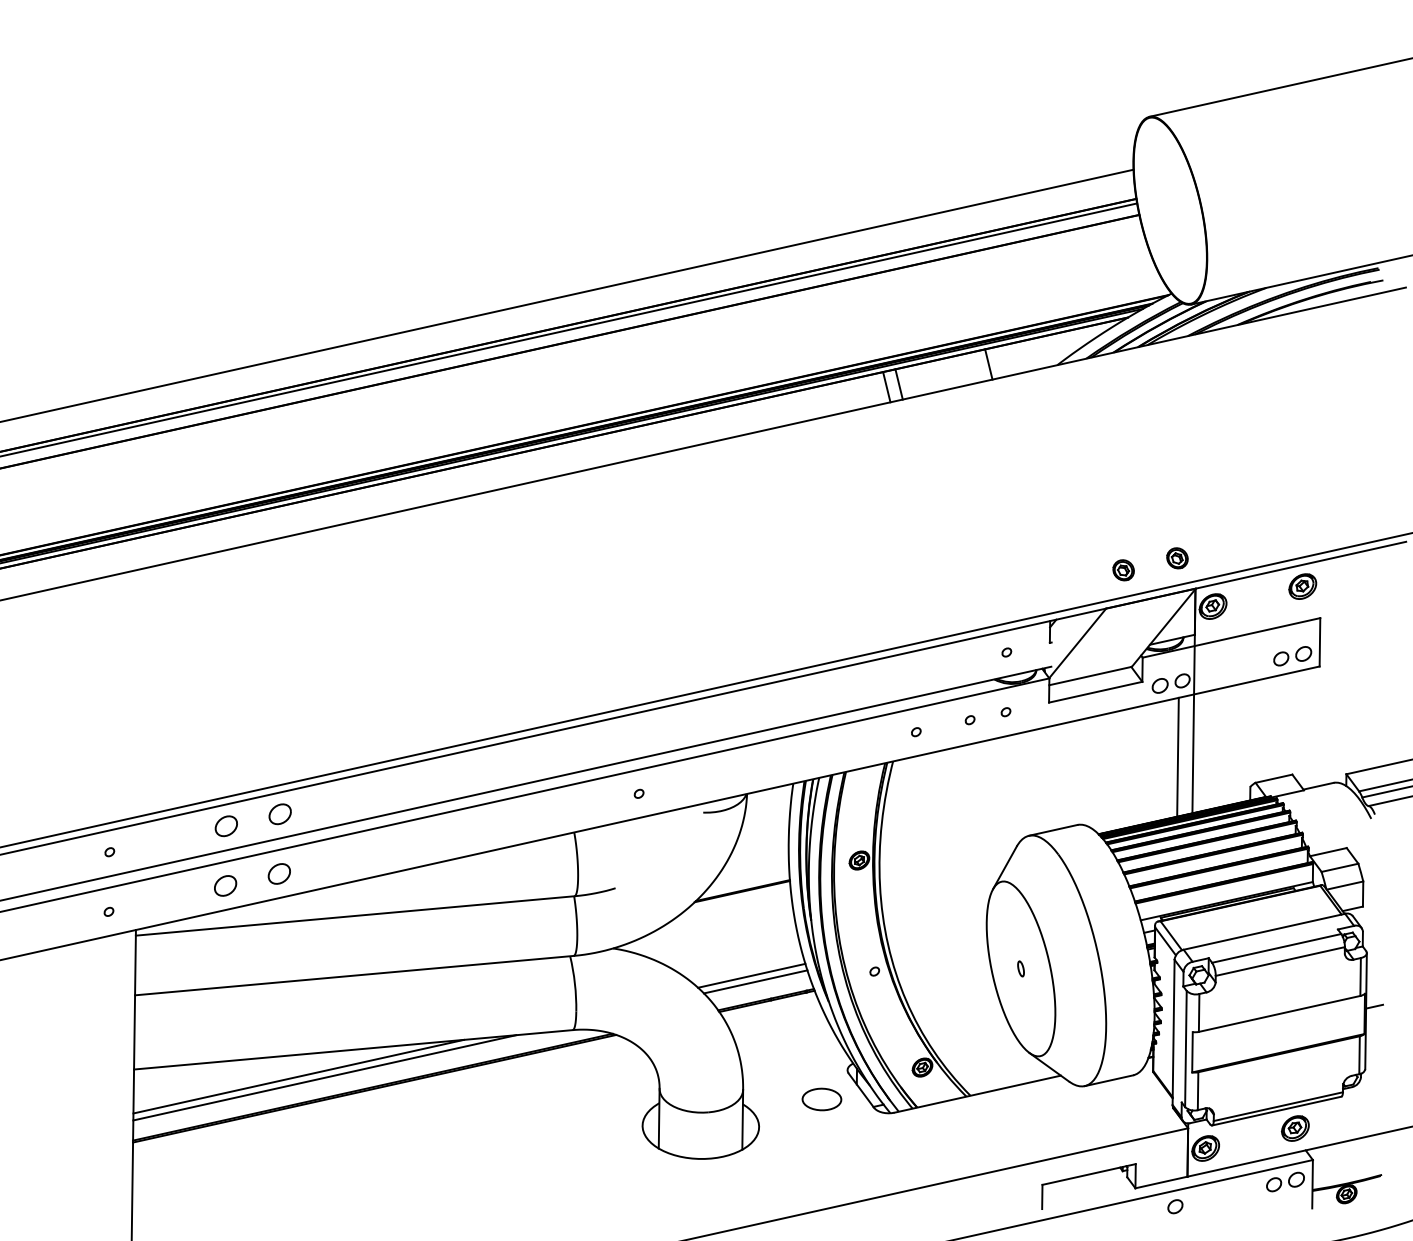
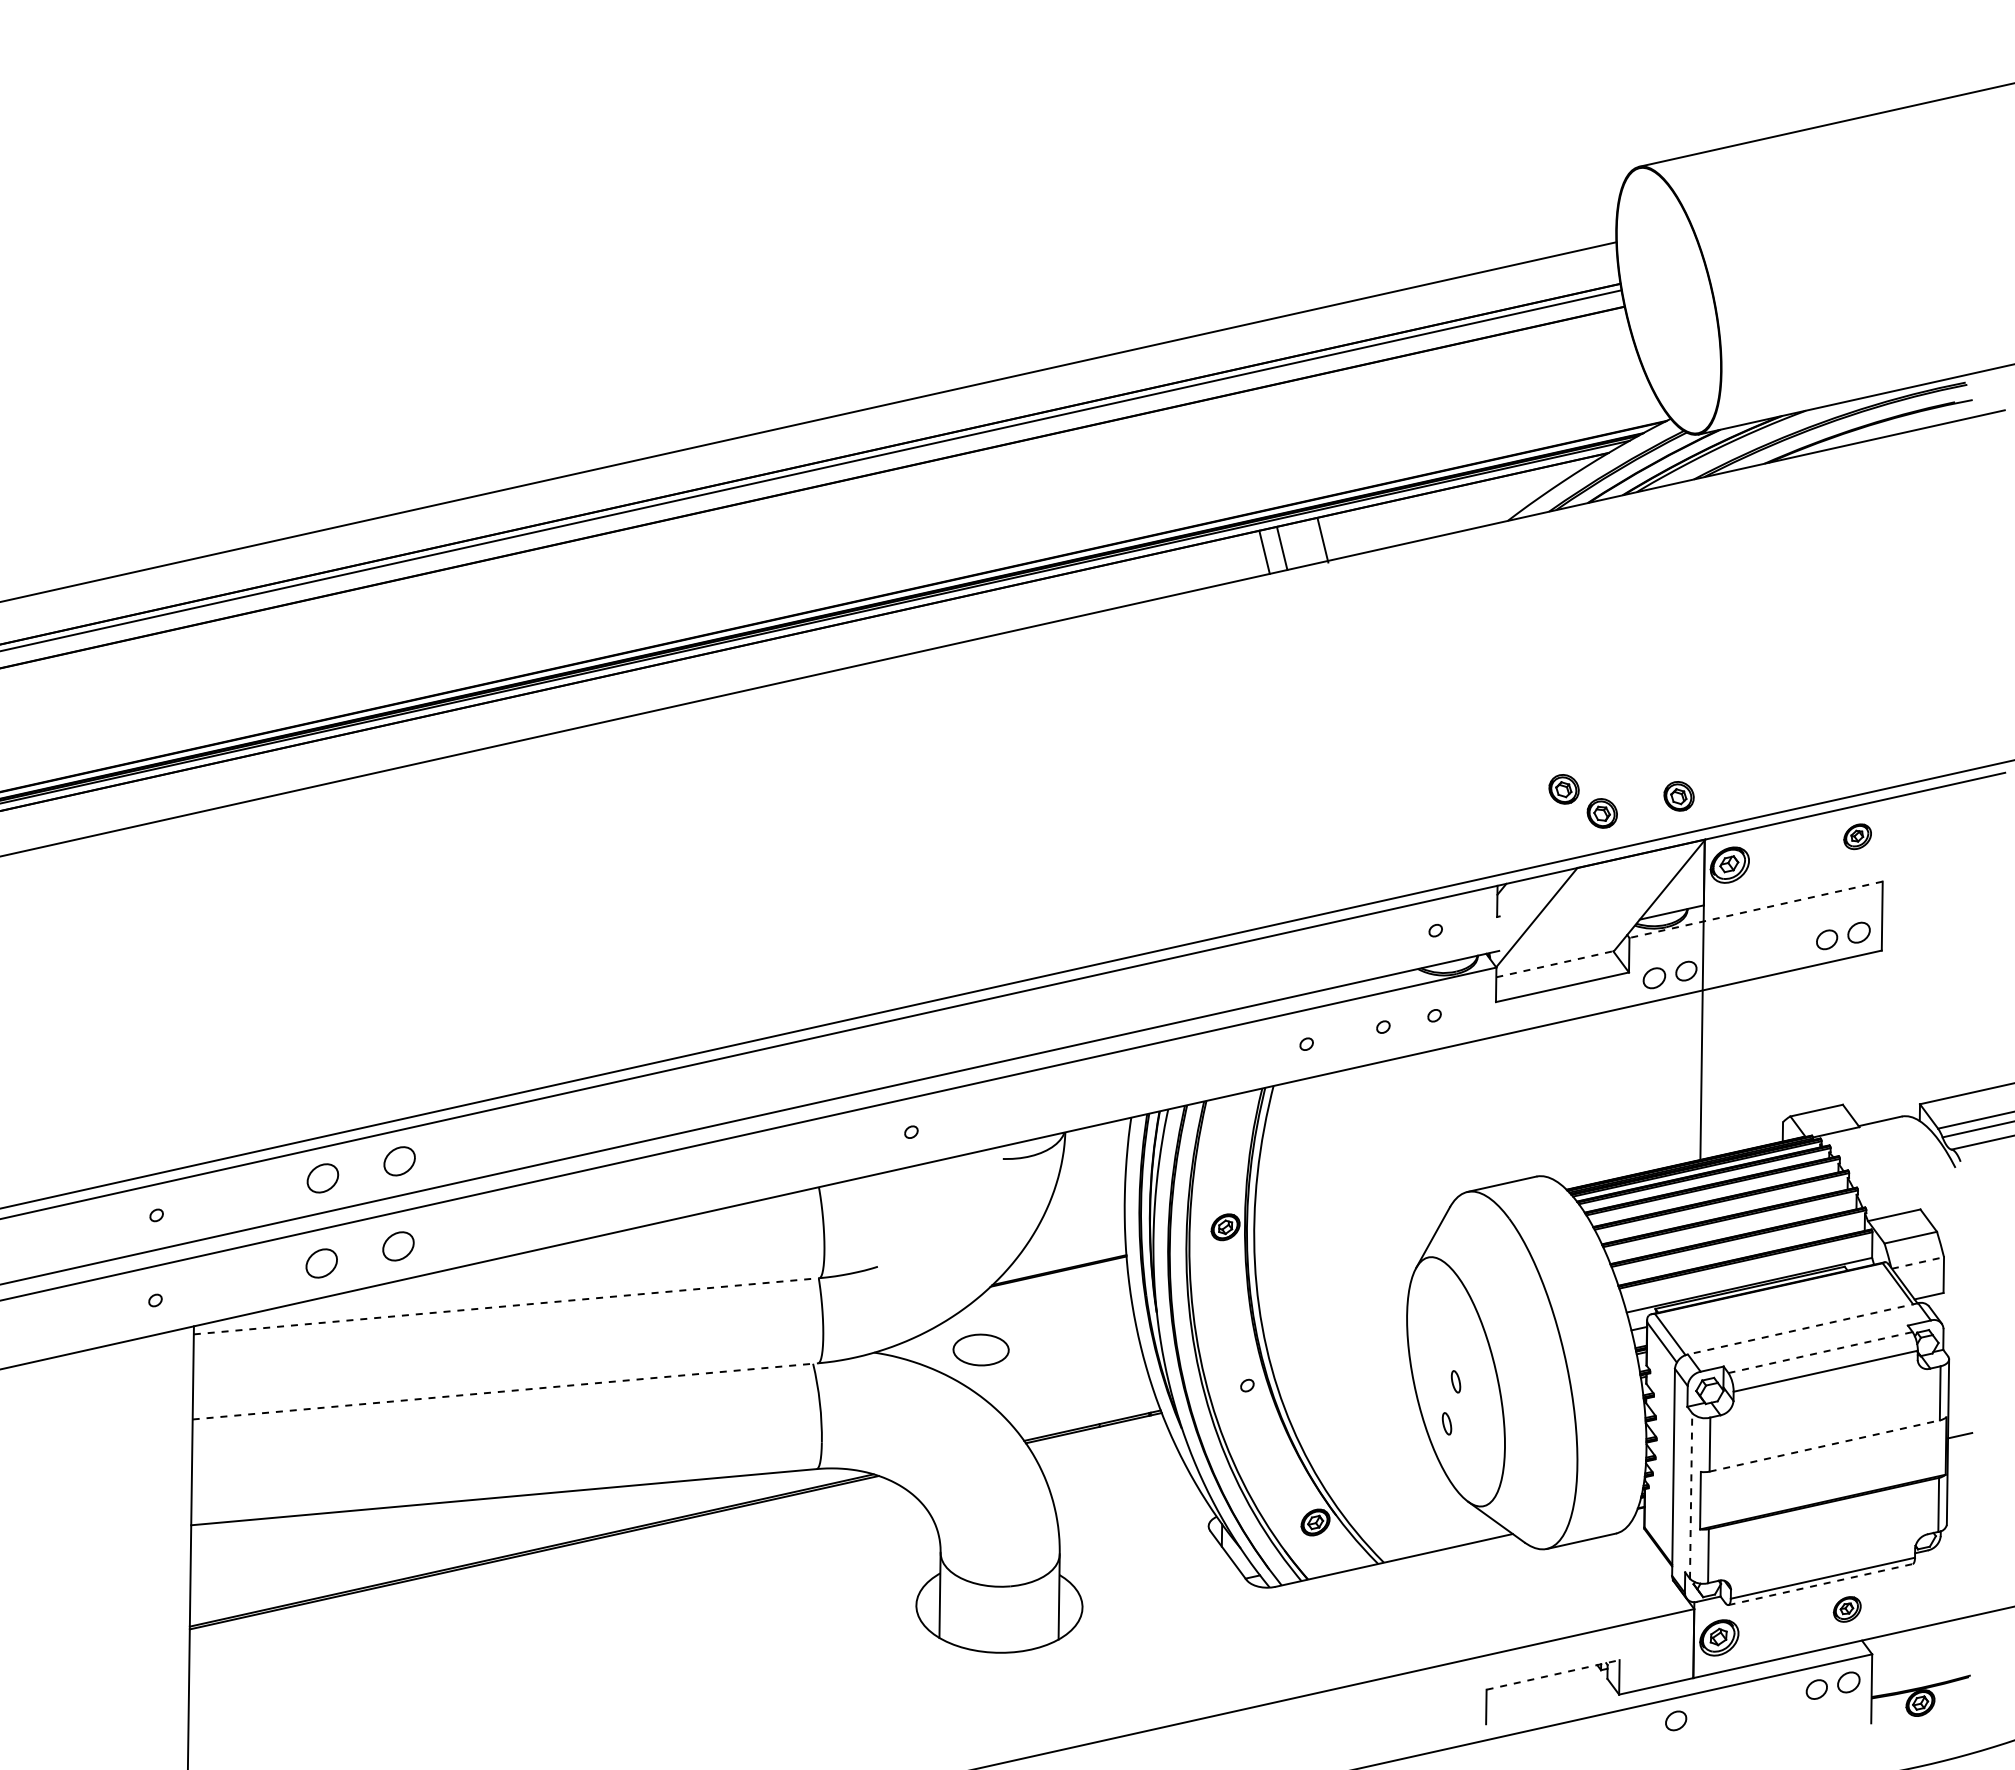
line: (988, 364) -> (1322, 540), moved
part: (1096, 553) -> (1563, 789), added
part: (1302, 586) -> (1857, 836), size x0.7
line: (1231, 637) -> (1756, 909), solid -> dashed
line: (1090, 676) -> (1555, 964), solid -> dashed
line: (1177, 756) -> (1679, 1079), removed
line: (1344, 885) -> (1917, 1262), solid -> dashed
line: (355, 916) -> (507, 1306), solid -> dashed
line: (1264, 931) -> (1803, 1328), solid -> dashed
line: (1277, 948) -> (1821, 1352), solid -> dashed
line: (354, 975) -> (505, 1391), solid -> dashed
line: (751, 975) -> (1071, 1391), removed
line: (755, 981) -> (1077, 1399), removed
part: (1014, 998) -> (1446, 1423), added
line: (1279, 1014) -> (1824, 1446), solid -> dashed
line: (1186, 1049) -> (1691, 1496), solid -> dashed
line: (298, 1076) -> (425, 1535), removed
line: (324, 1077) -> (463, 1536), removed
part: (821, 1099) -> (980, 1349), moved
line: (1277, 1111) -> (1821, 1584), solid -> dashed
part: (1295, 1128) -> (1847, 1609), size x0.7
line: (1089, 1174) -> (1553, 1674), solid -> dashed

